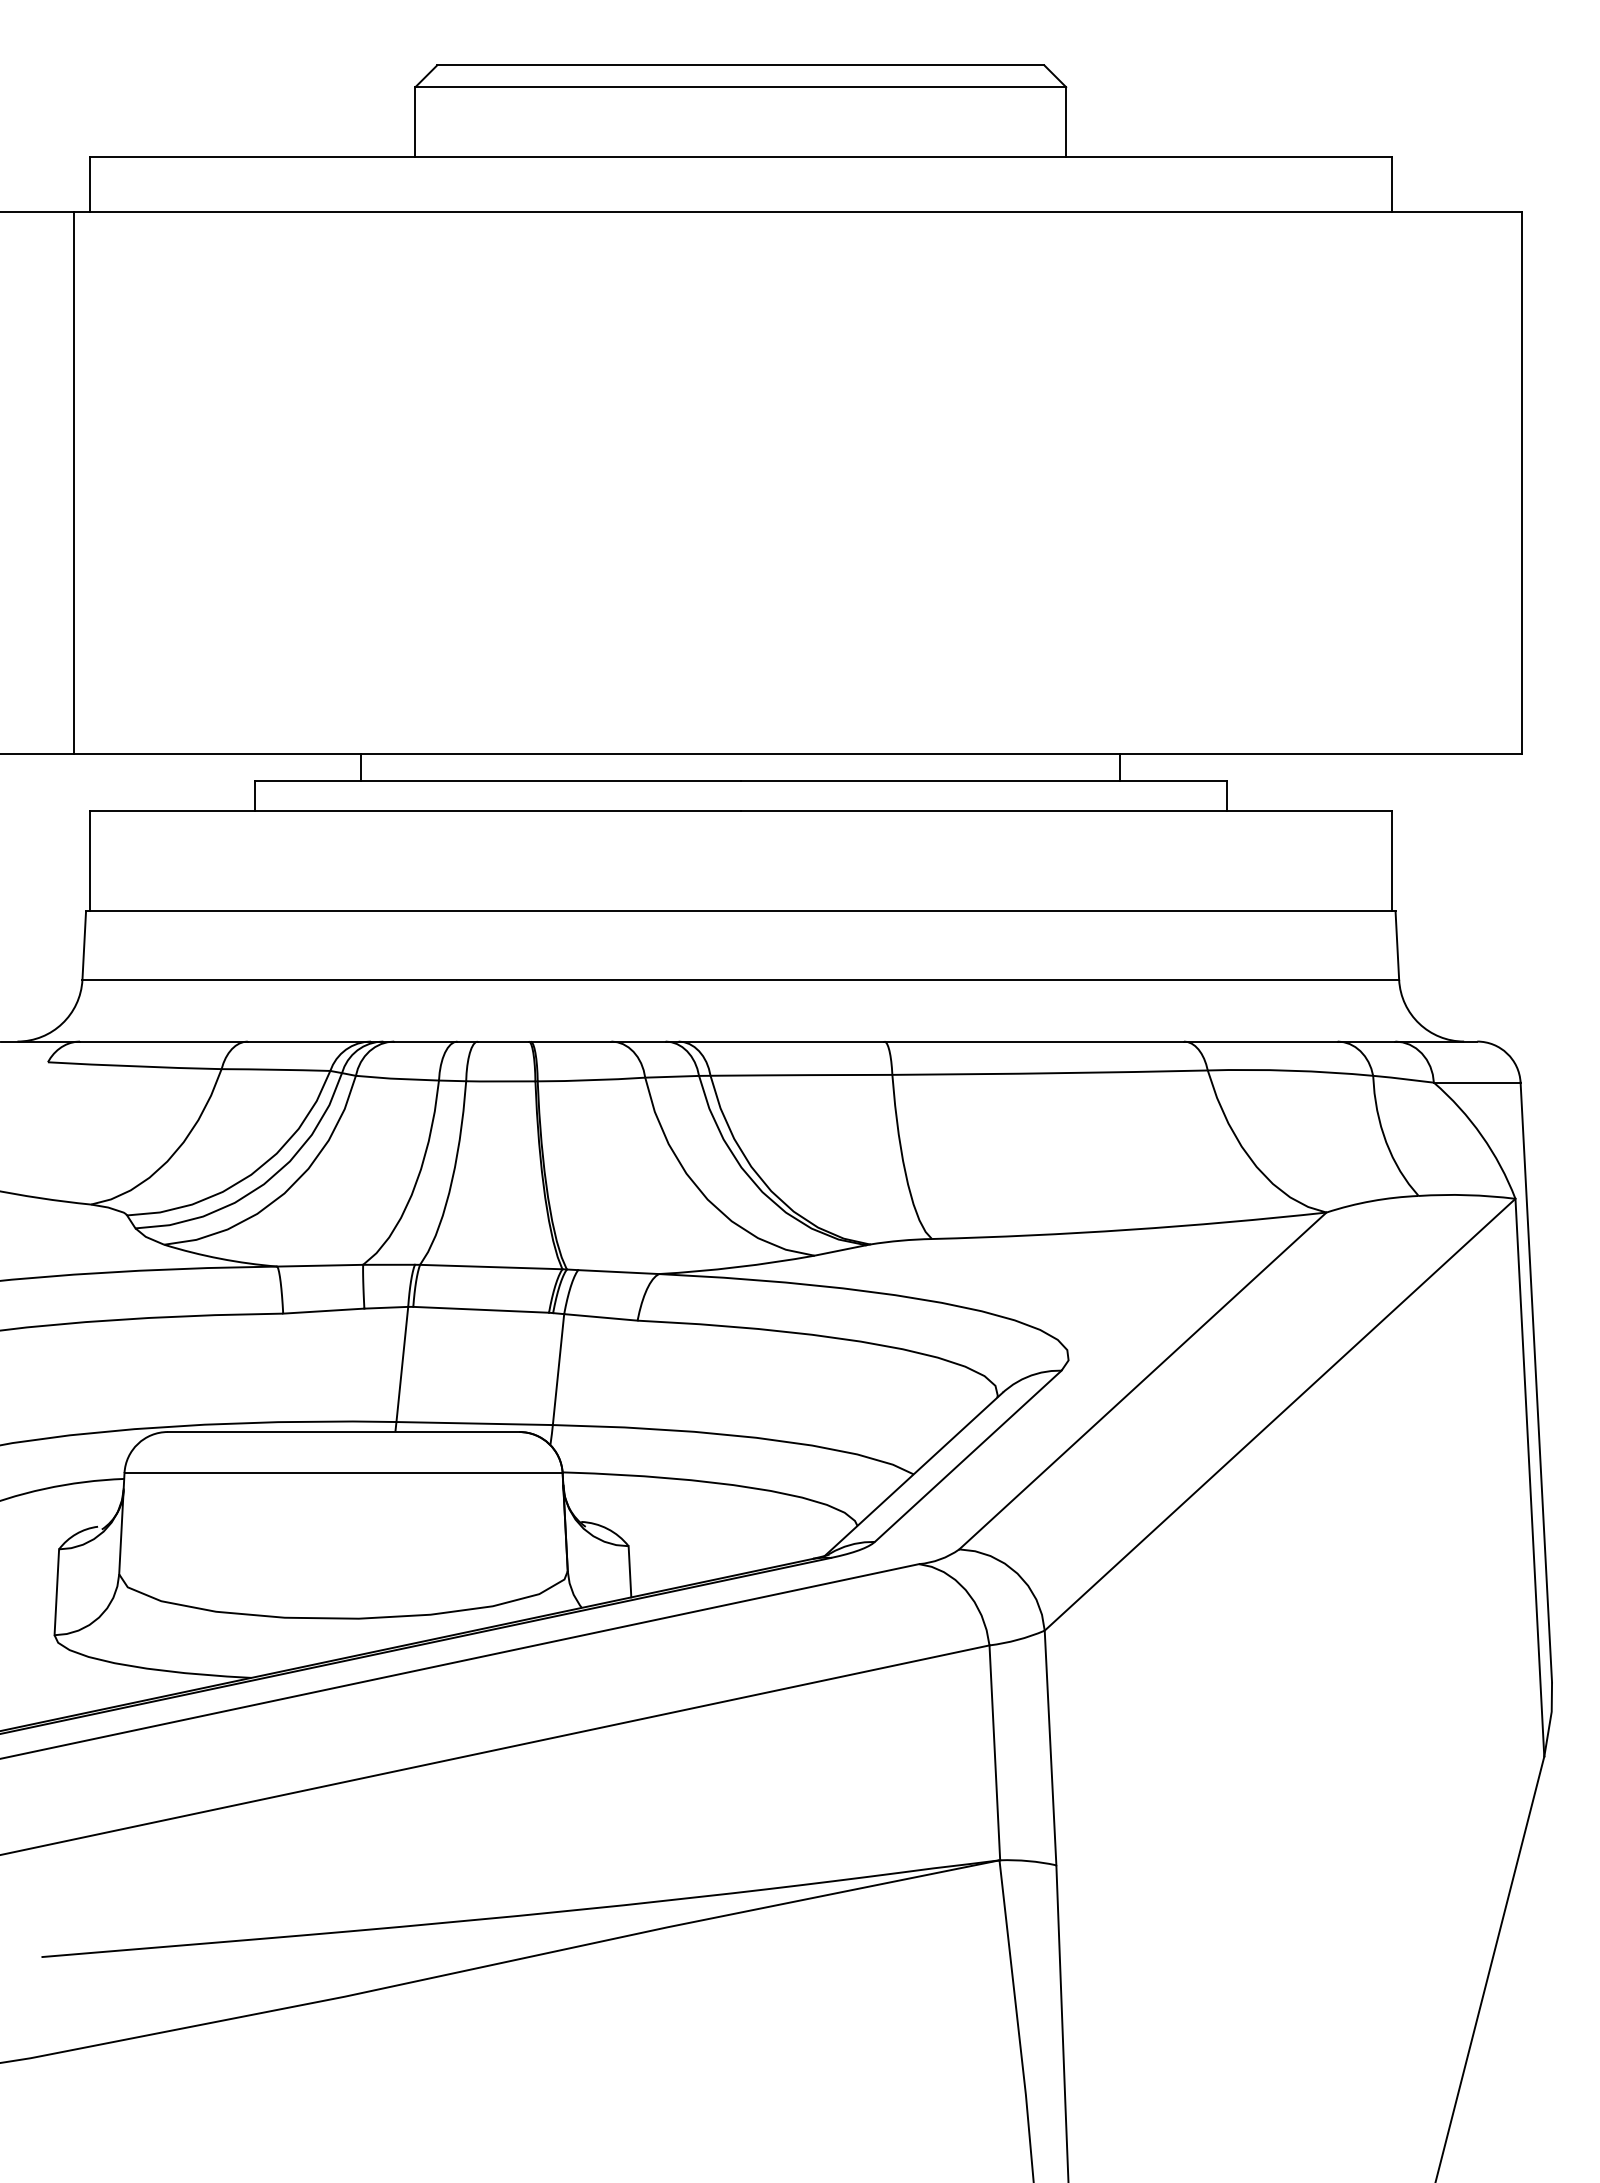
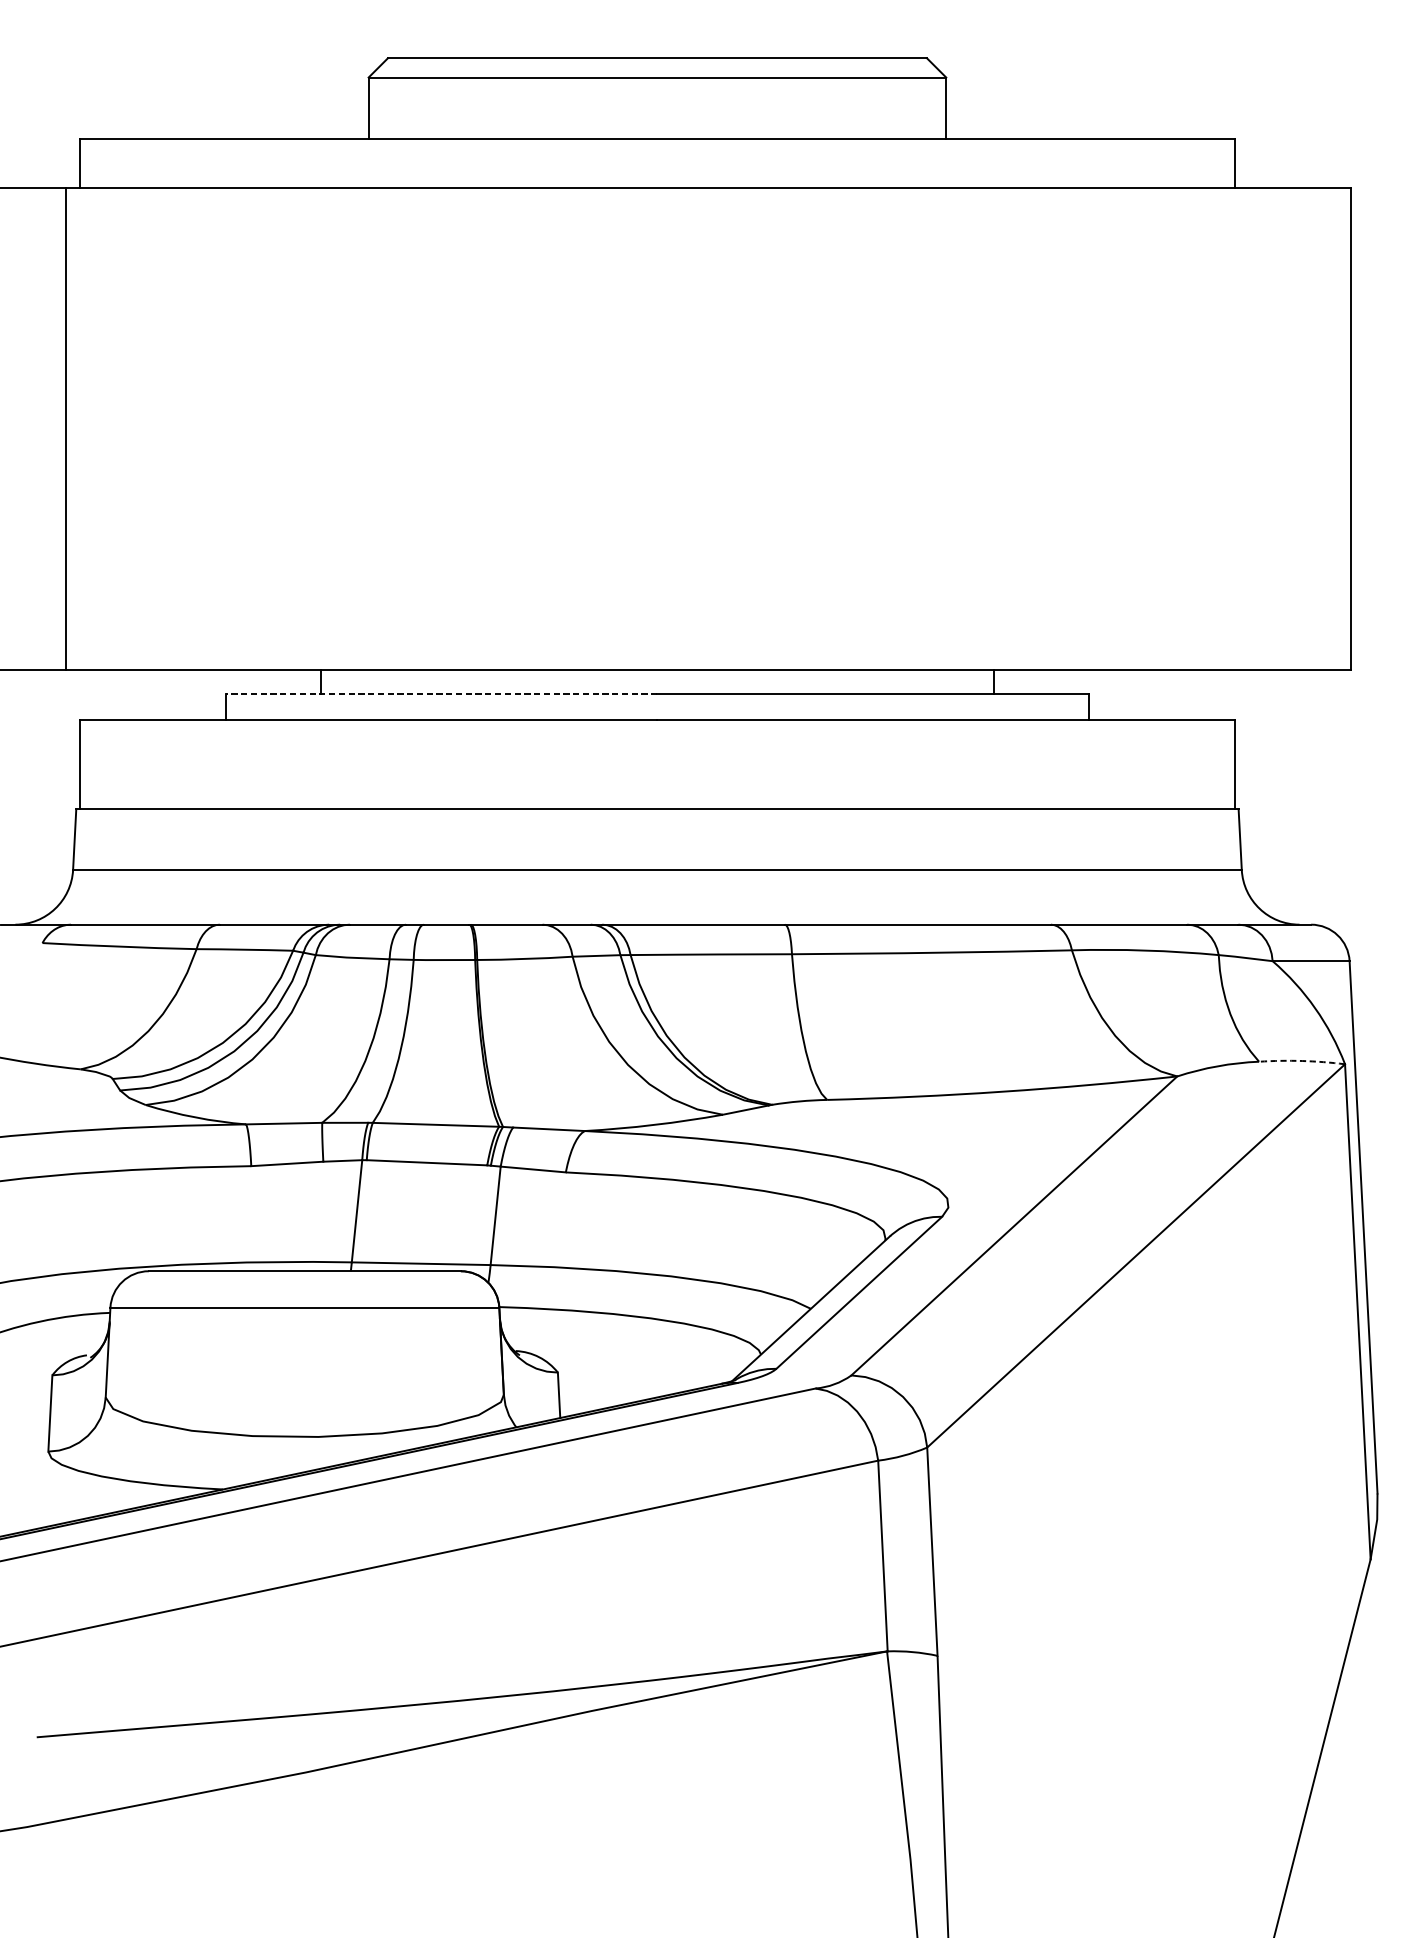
line: (497, 781) -> (441, 693), solid -> dashed
arc: (1467, 1195) -> (1302, 1061), solid -> dashed

